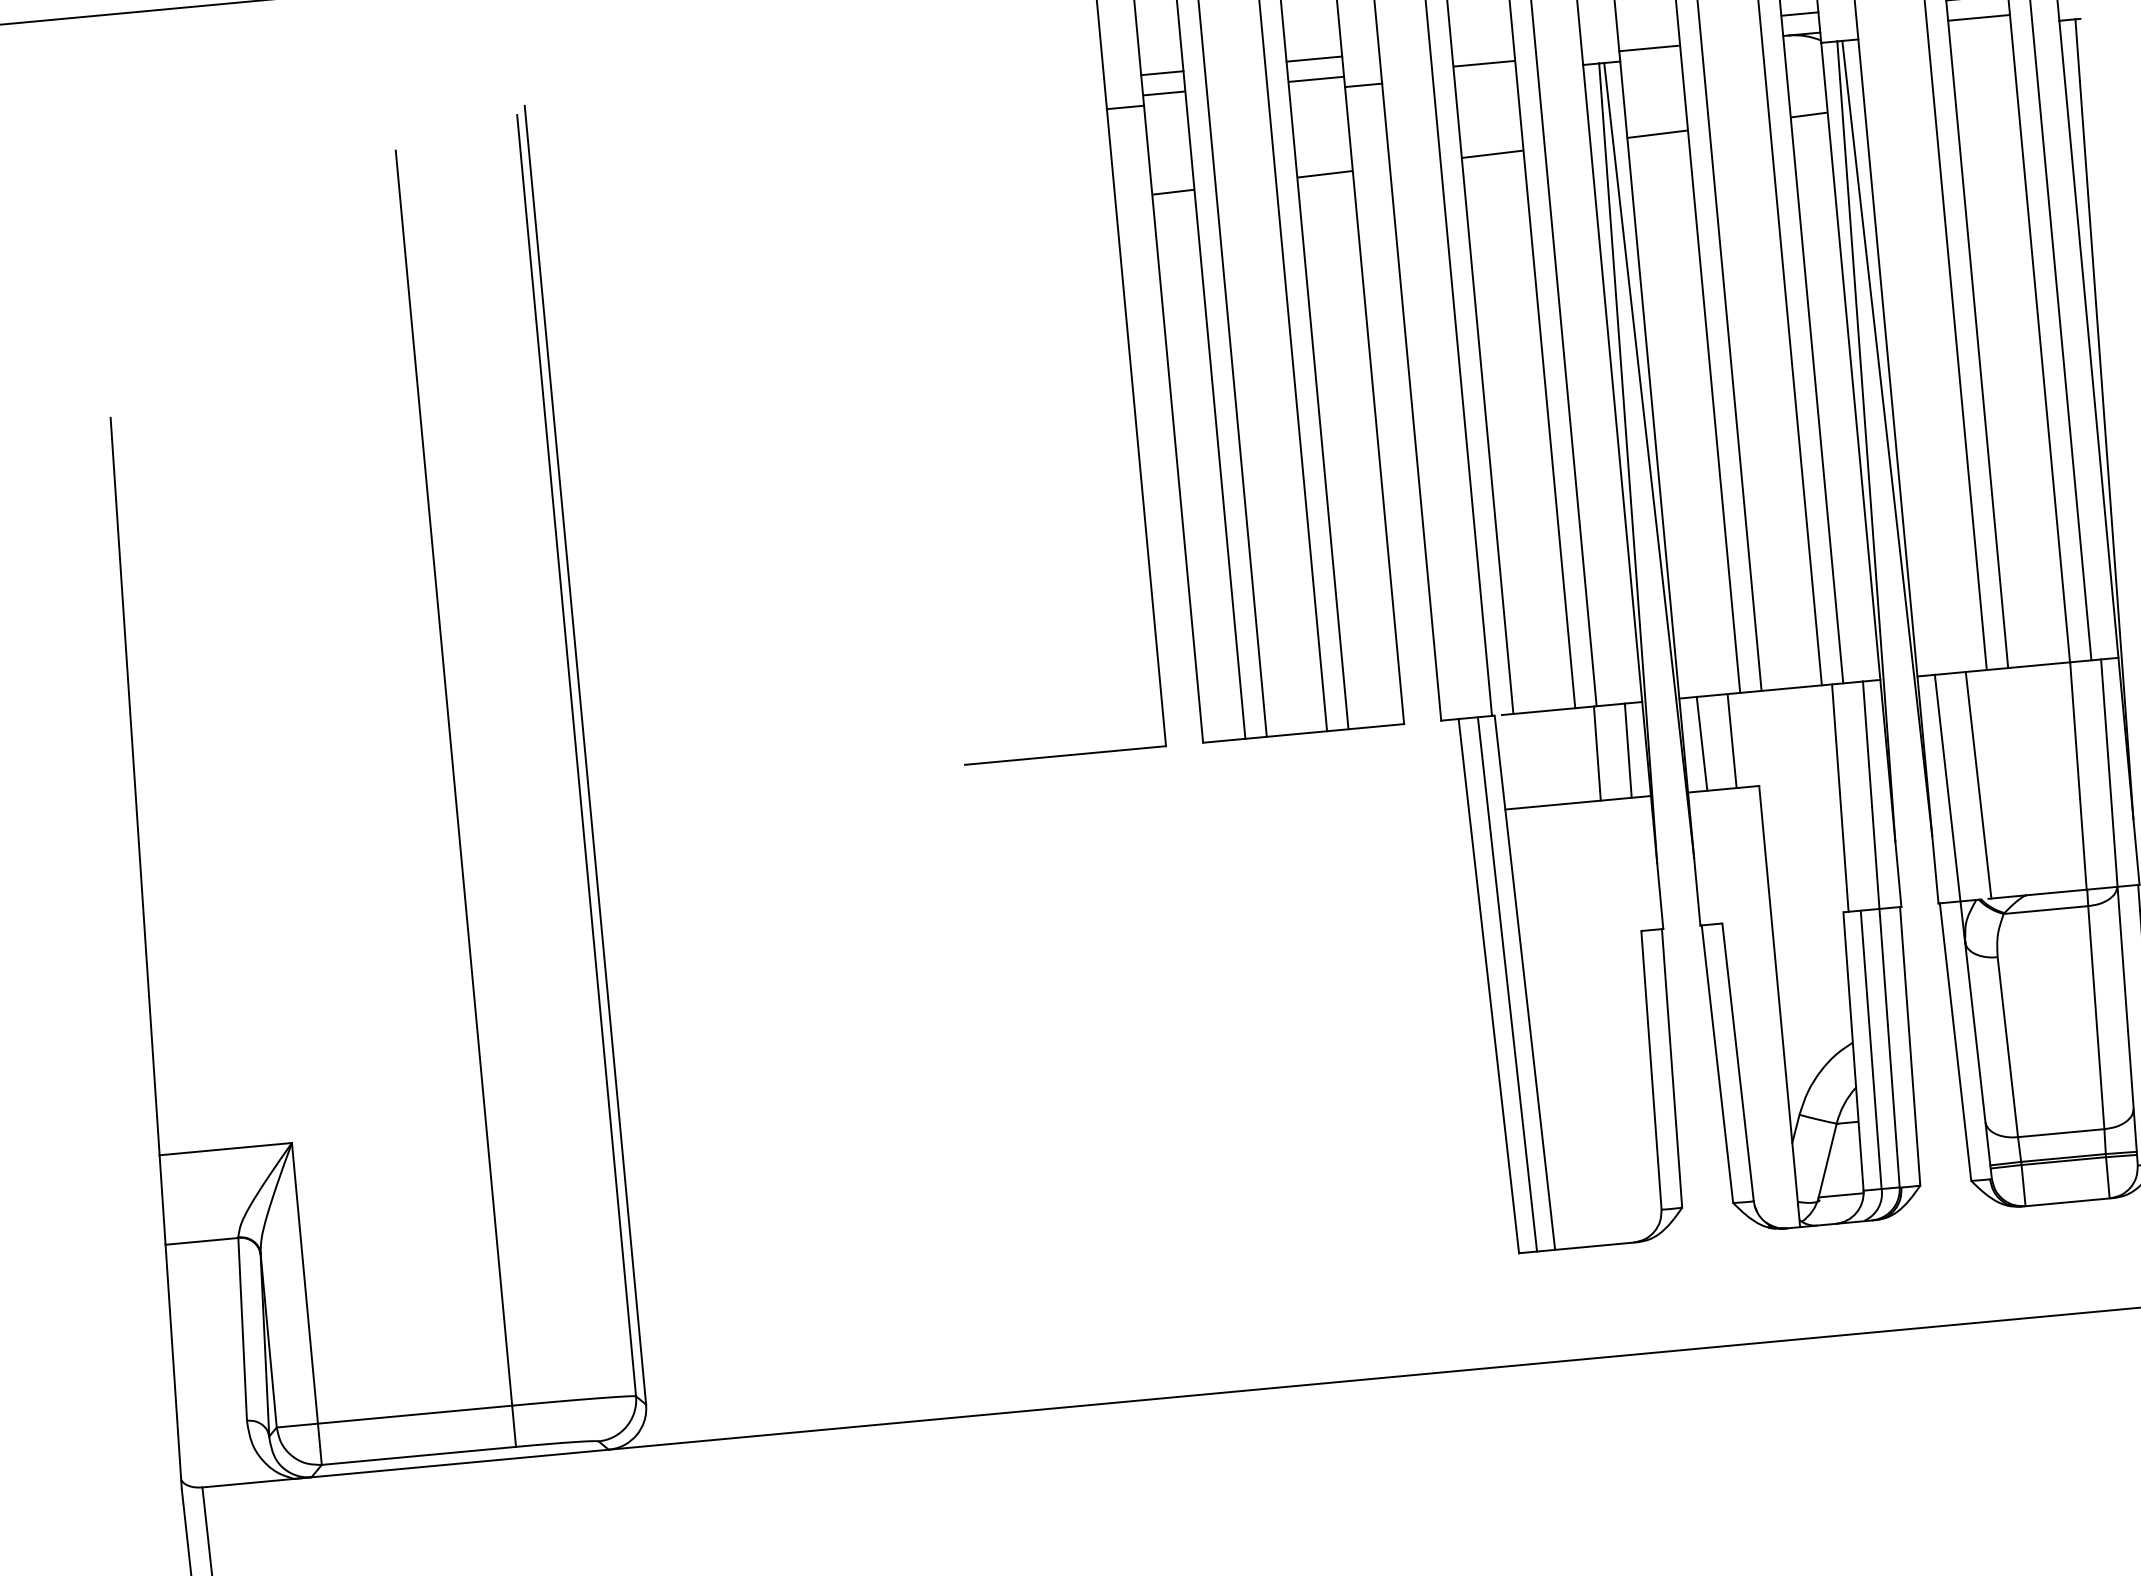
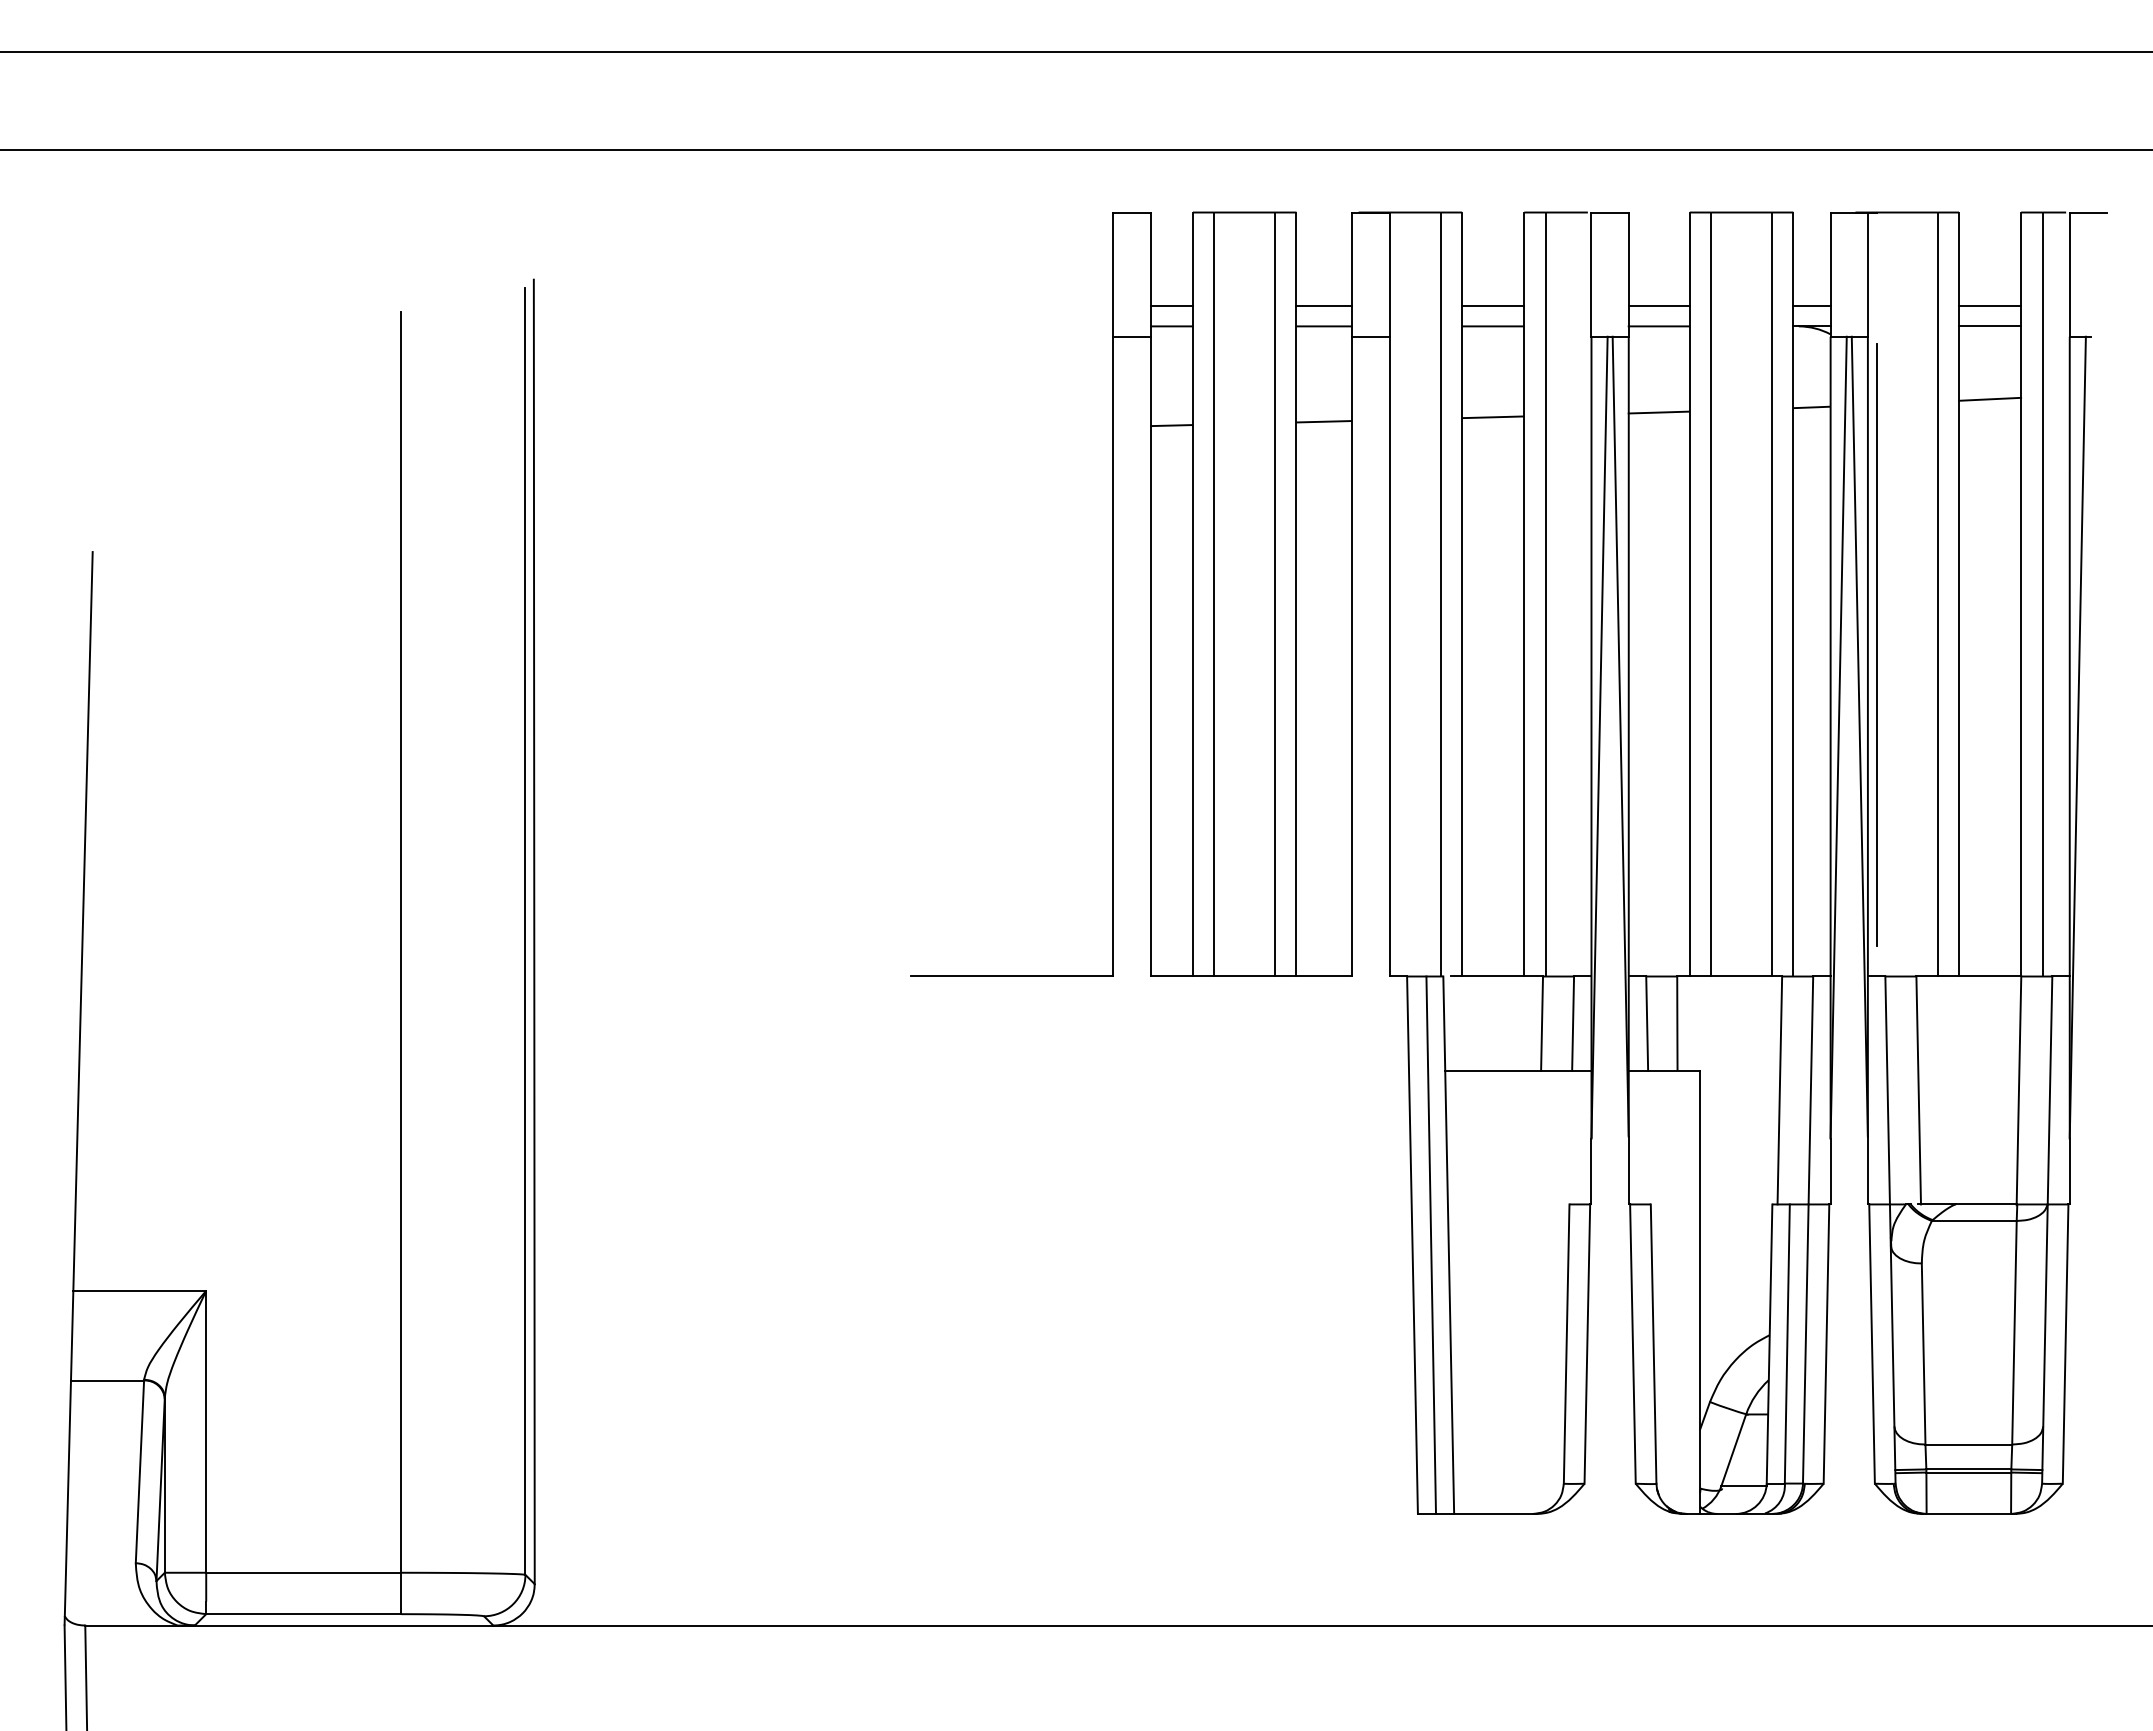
line: (1647, 28) -> (1658, 306), added
line: (1482, 43) -> (1493, 306), added
line: (1986, 89) -> (1990, 398), added
line: (1895, 345) -> (1876, 644), added

